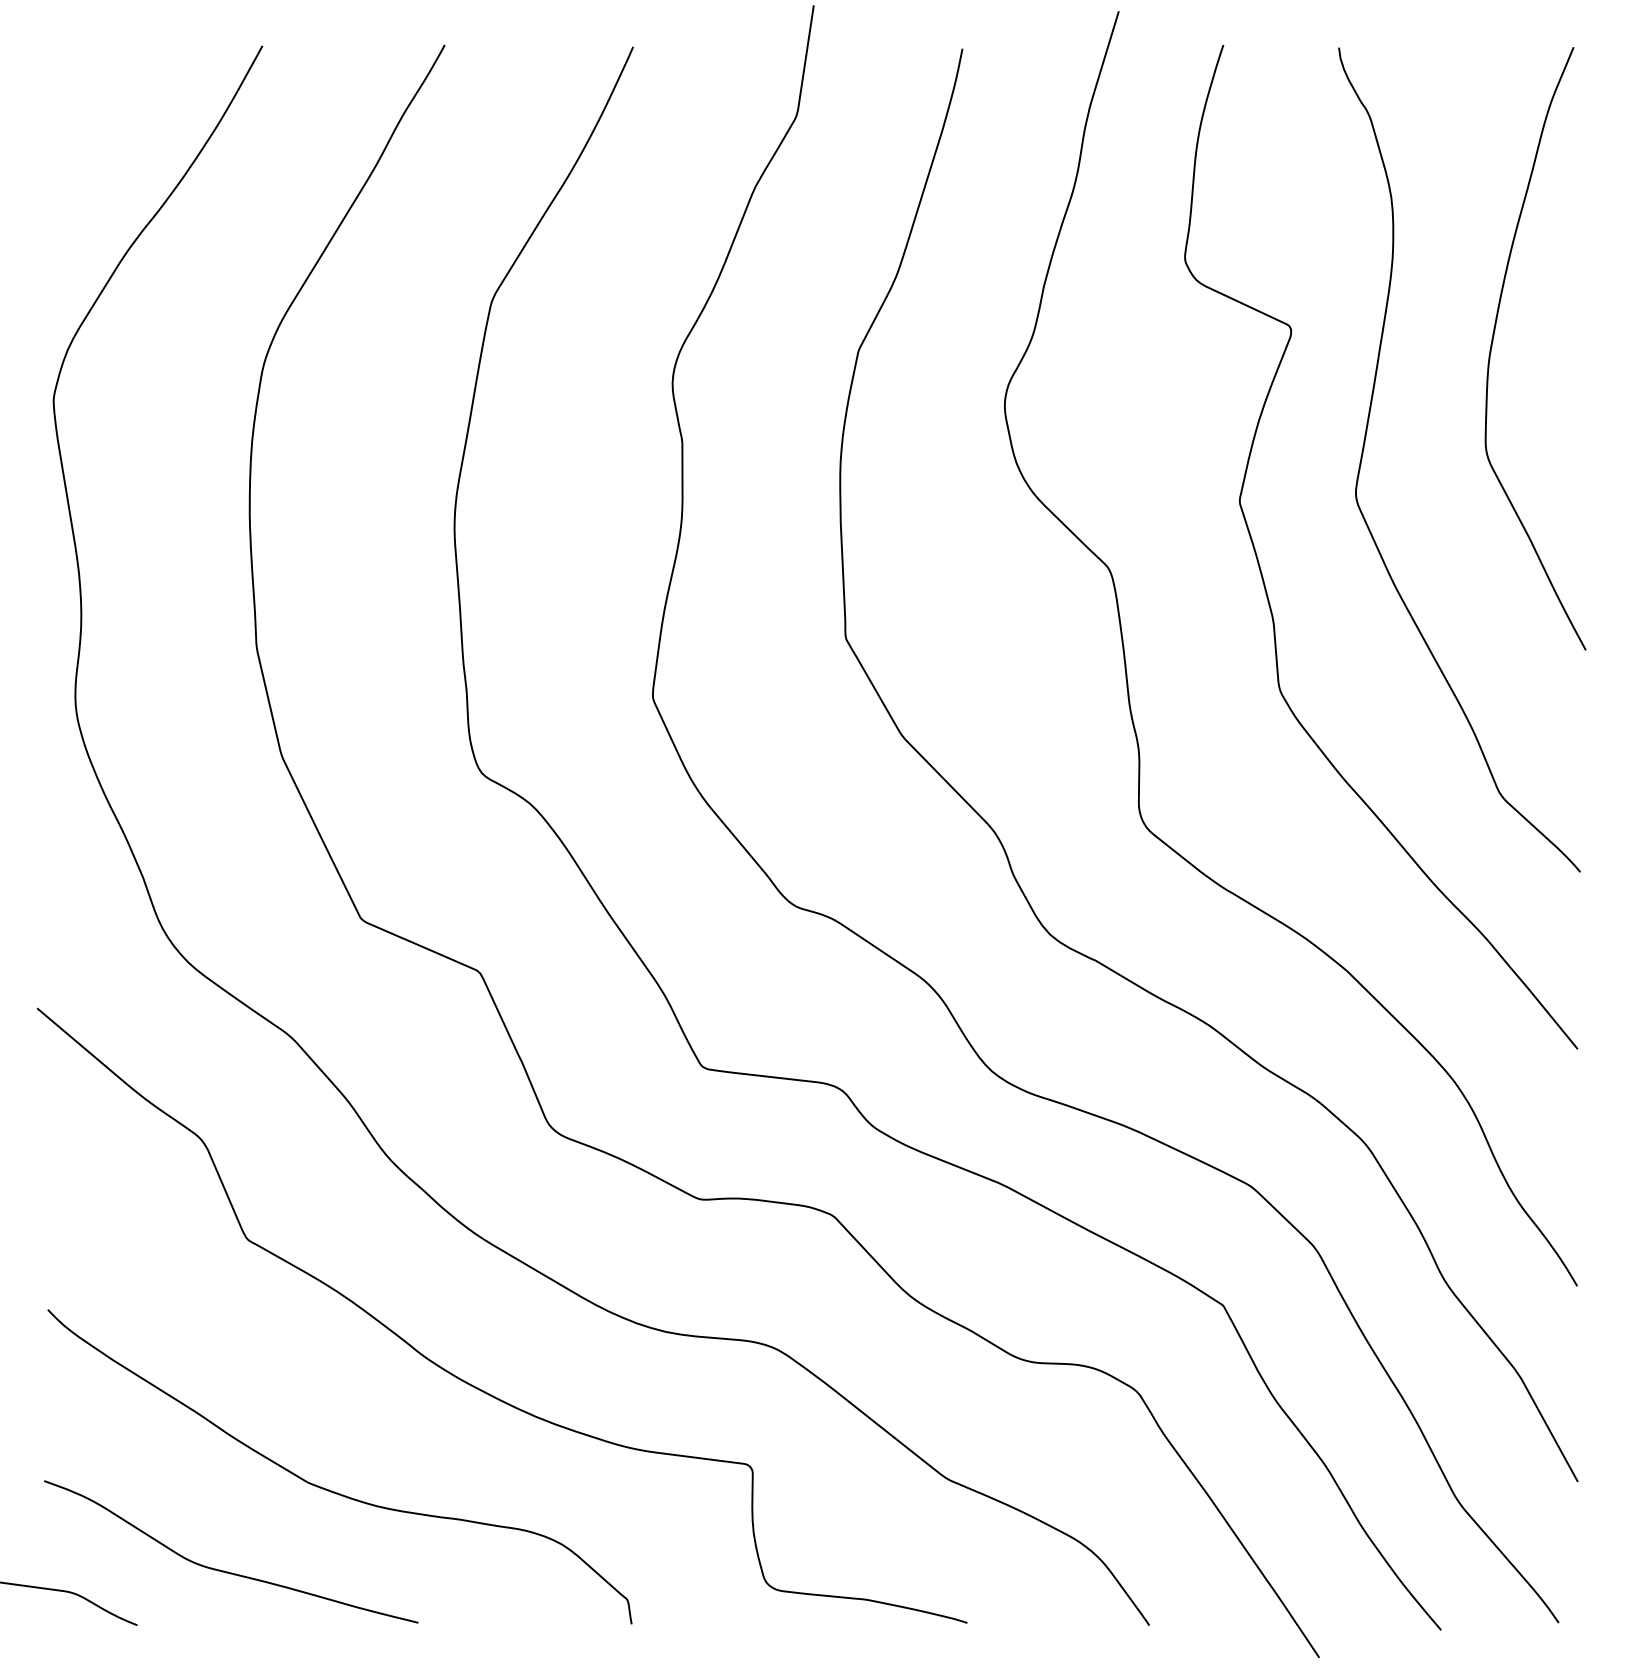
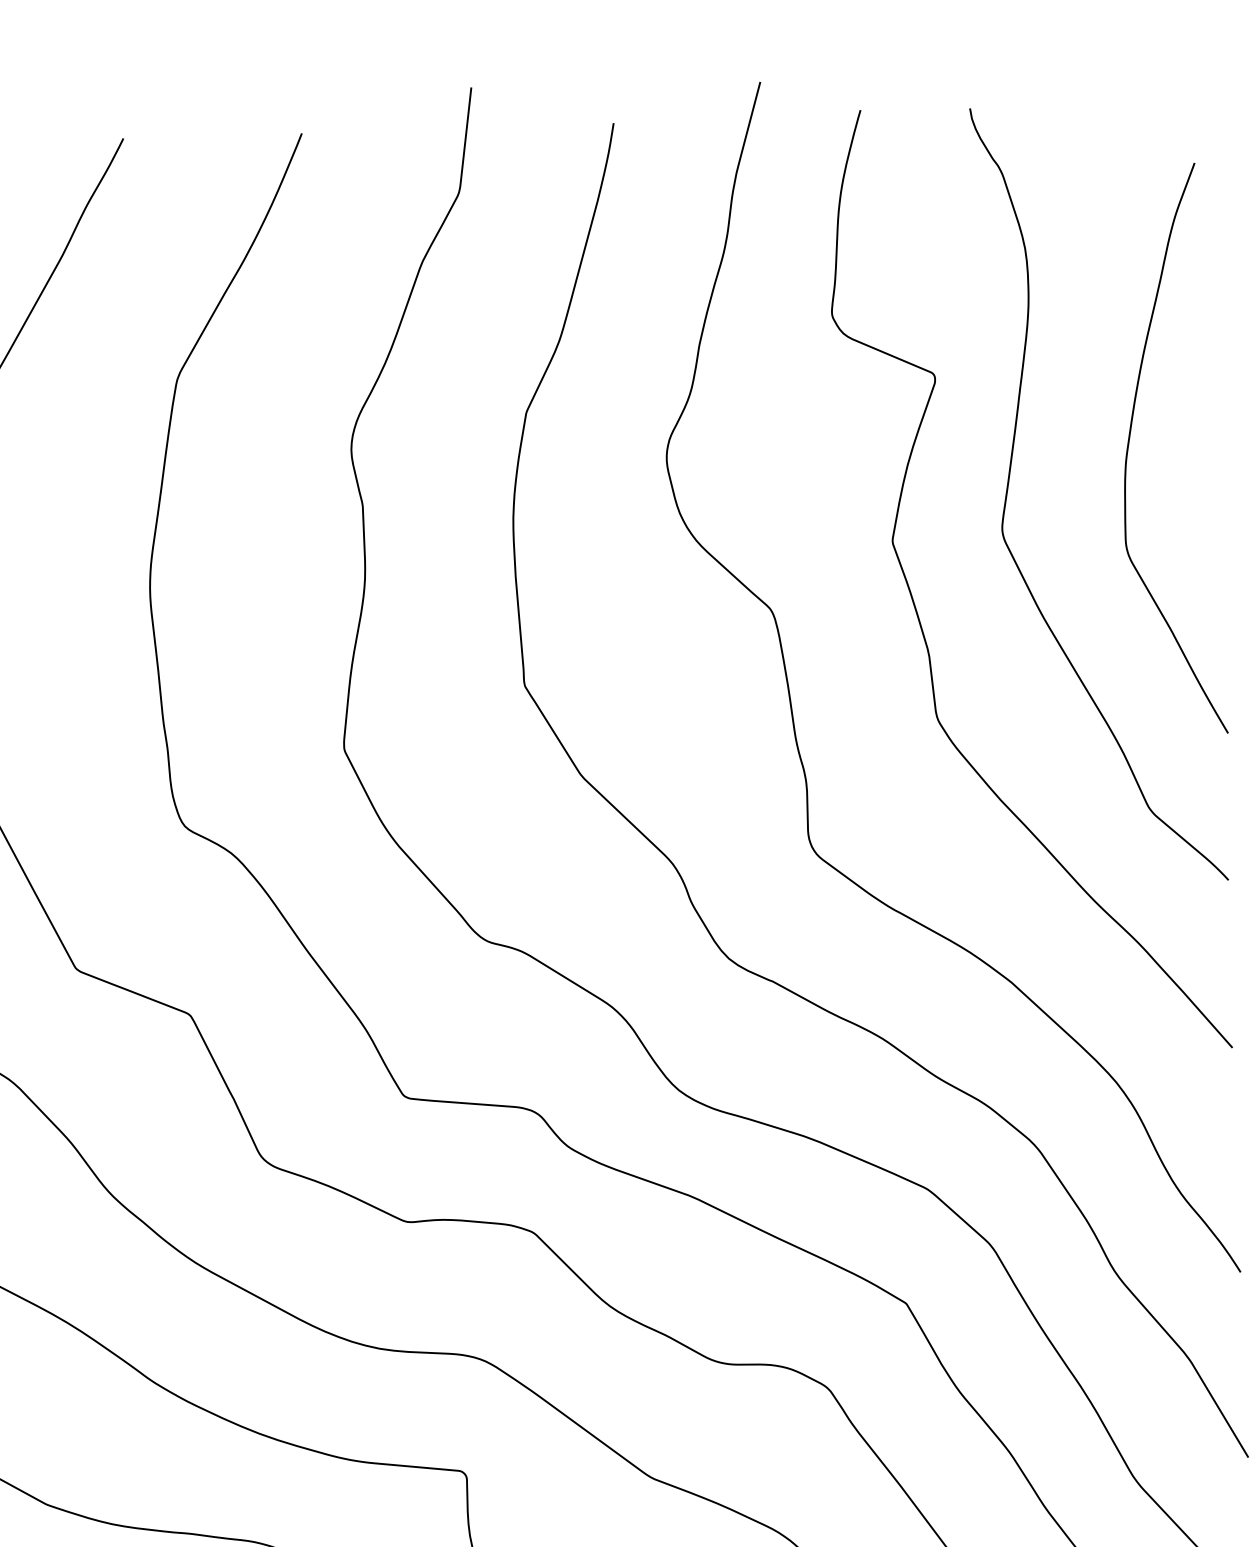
curve: (1493, 341) -> (1129, 444), moved

